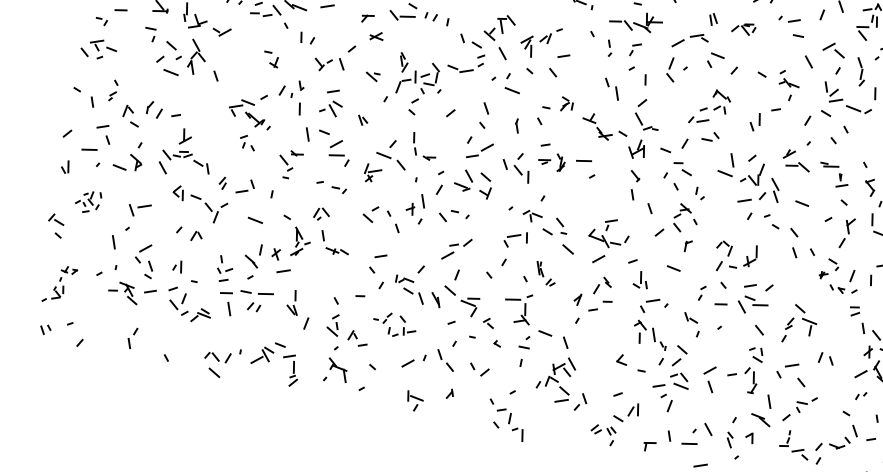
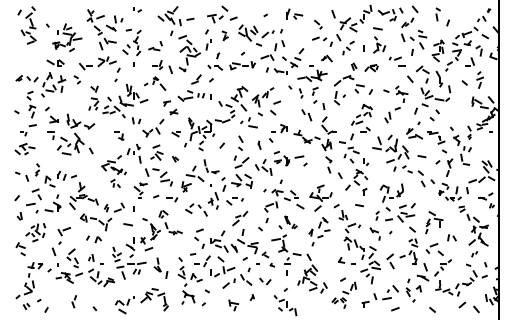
part: (331, 187) -> (165, 198), size x1.43
part: (87, 201) -> (35, 232), size x1.43
part: (60, 284) -> (29, 280), size x1.67
part: (394, 325) -> (214, 266), size x1.67

